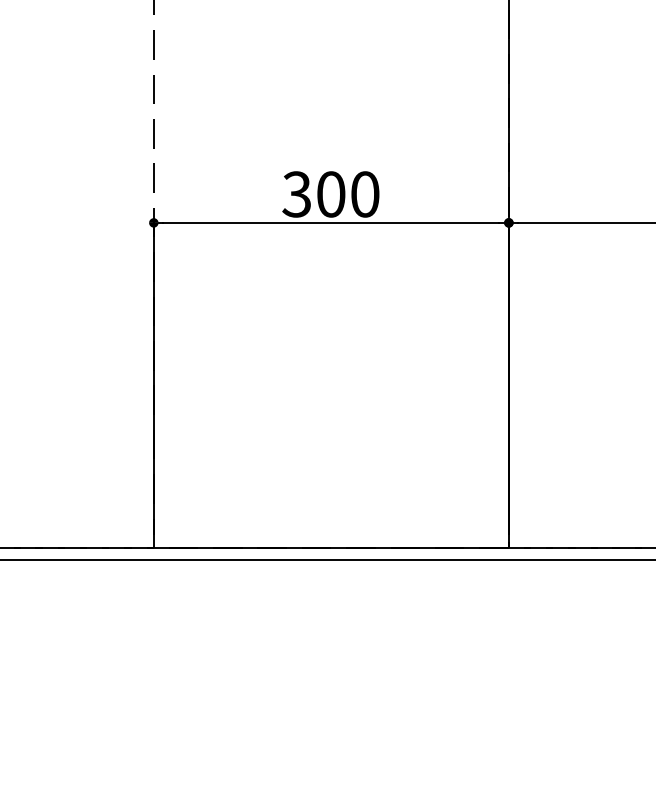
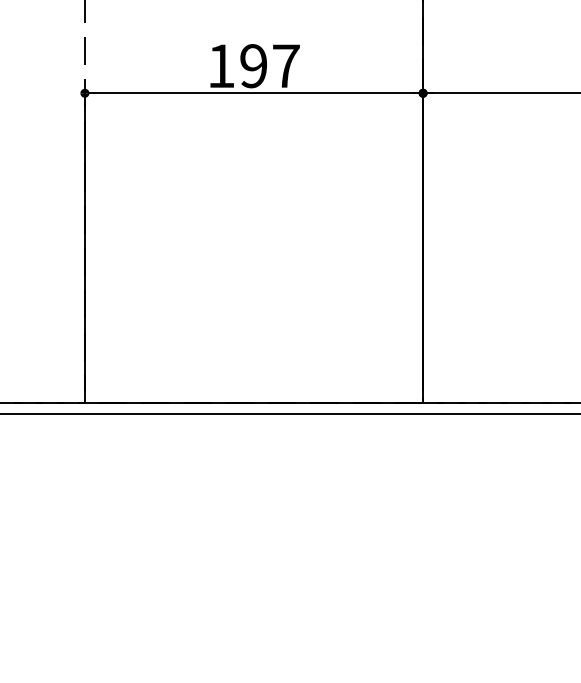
text: (330, 194) -> (253, 66), 300 -> 197

